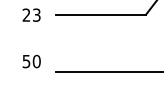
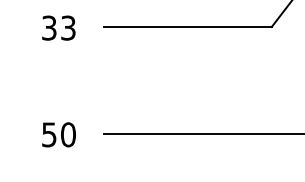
text: (26, 15) -> (49, 28), 23 -> 33
text: (31, 61) -> (58, 134), moved

